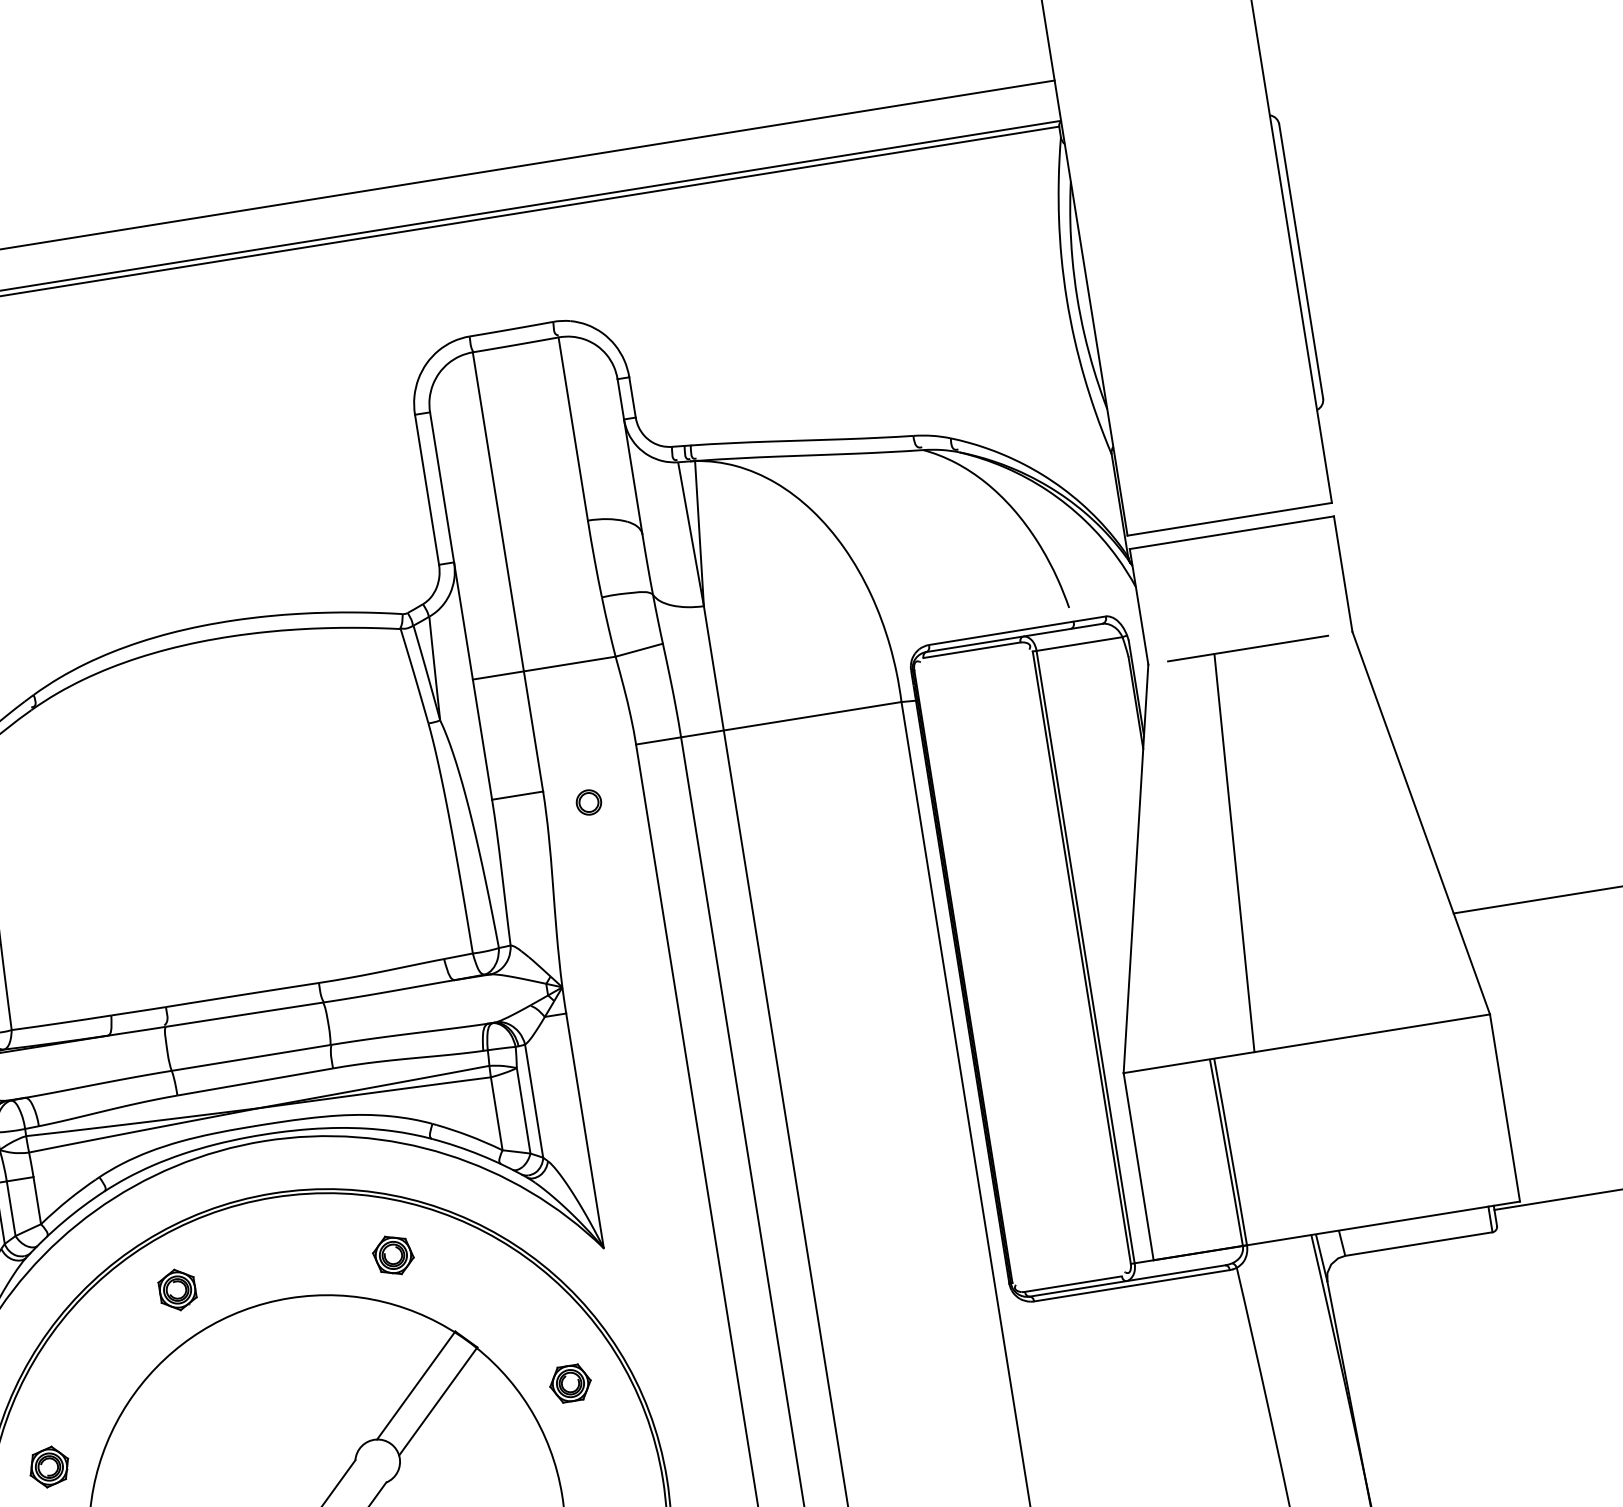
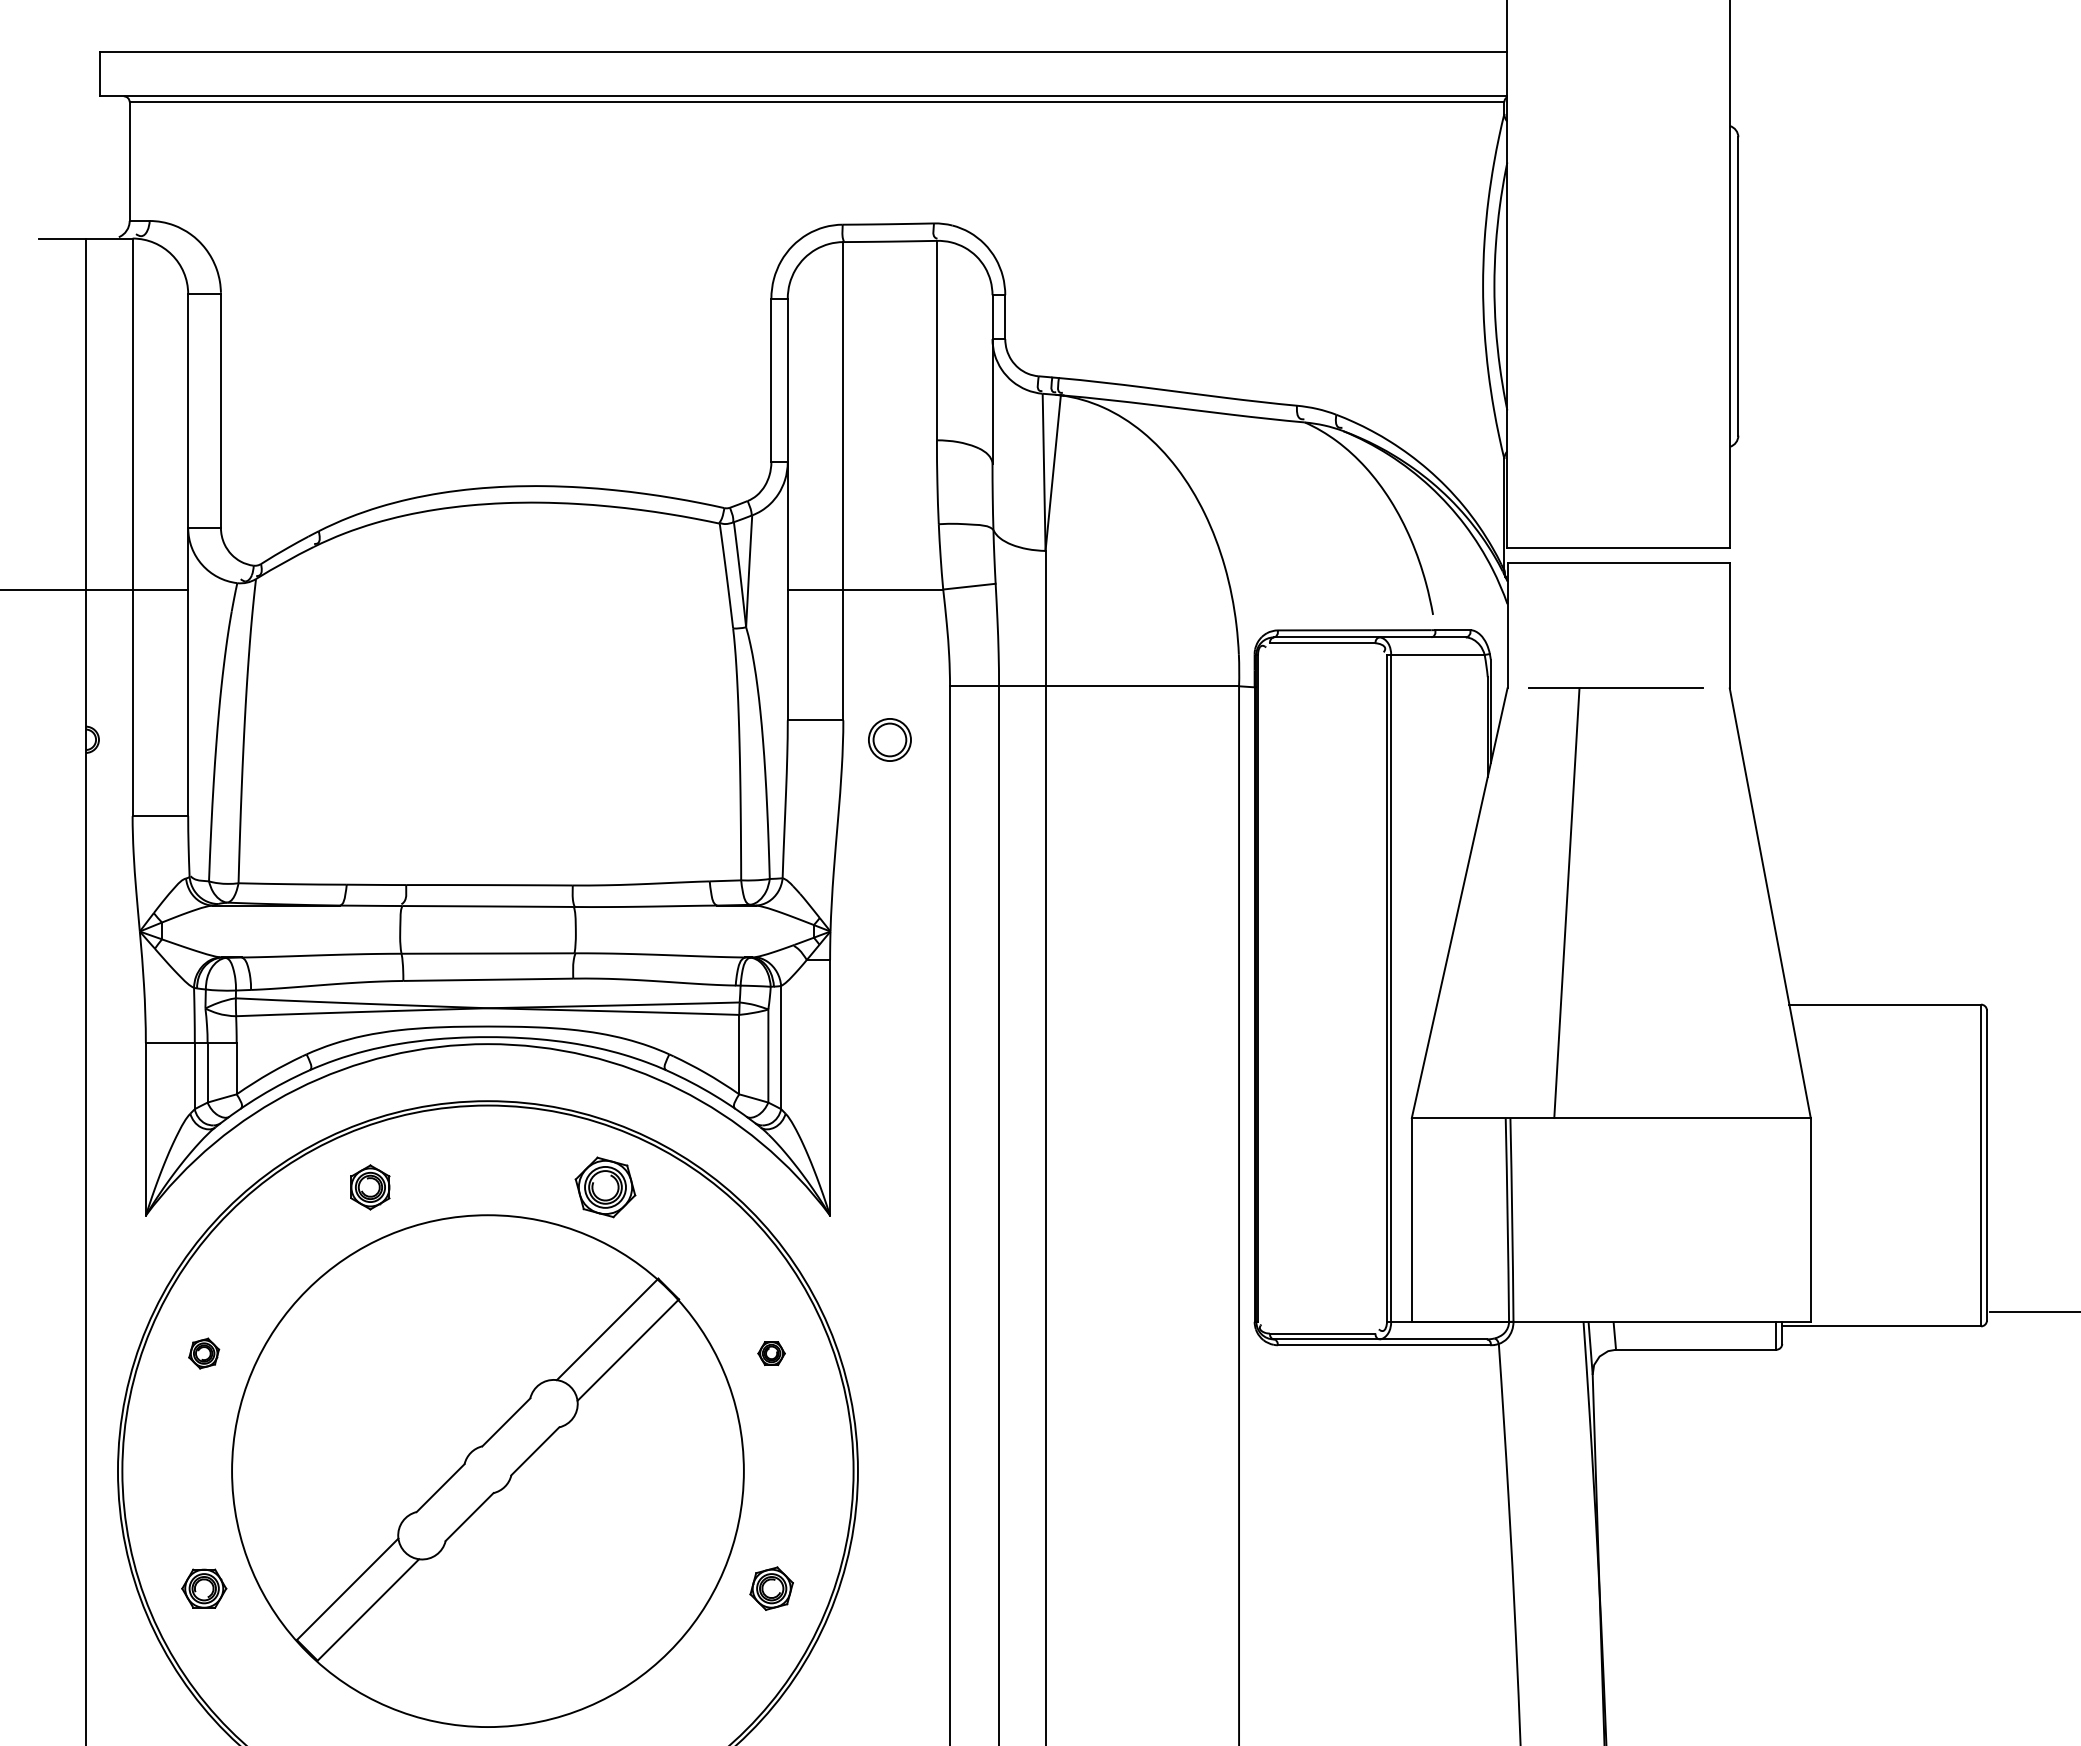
part: (589, 802) -> (890, 739), size x1.6
part: (393, 1255) -> (605, 1187), size x1.4
part: (570, 1383) -> (771, 1353), size x0.6
part: (48, 1467) -> (203, 1353), size x0.7

